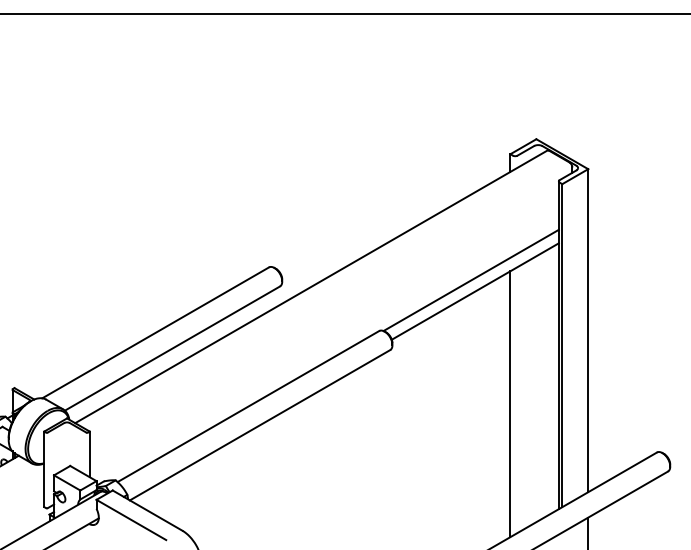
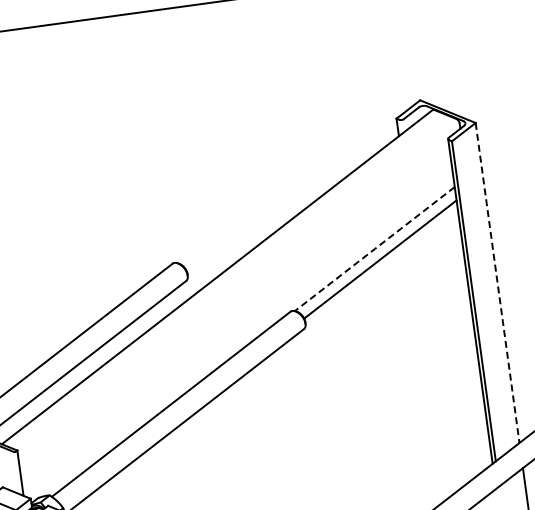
line: (470, 280) -> (374, 249), solid -> dashed
line: (588, 330) -> (497, 282), solid -> dashed
line: (510, 404) -> (430, 366), removed

